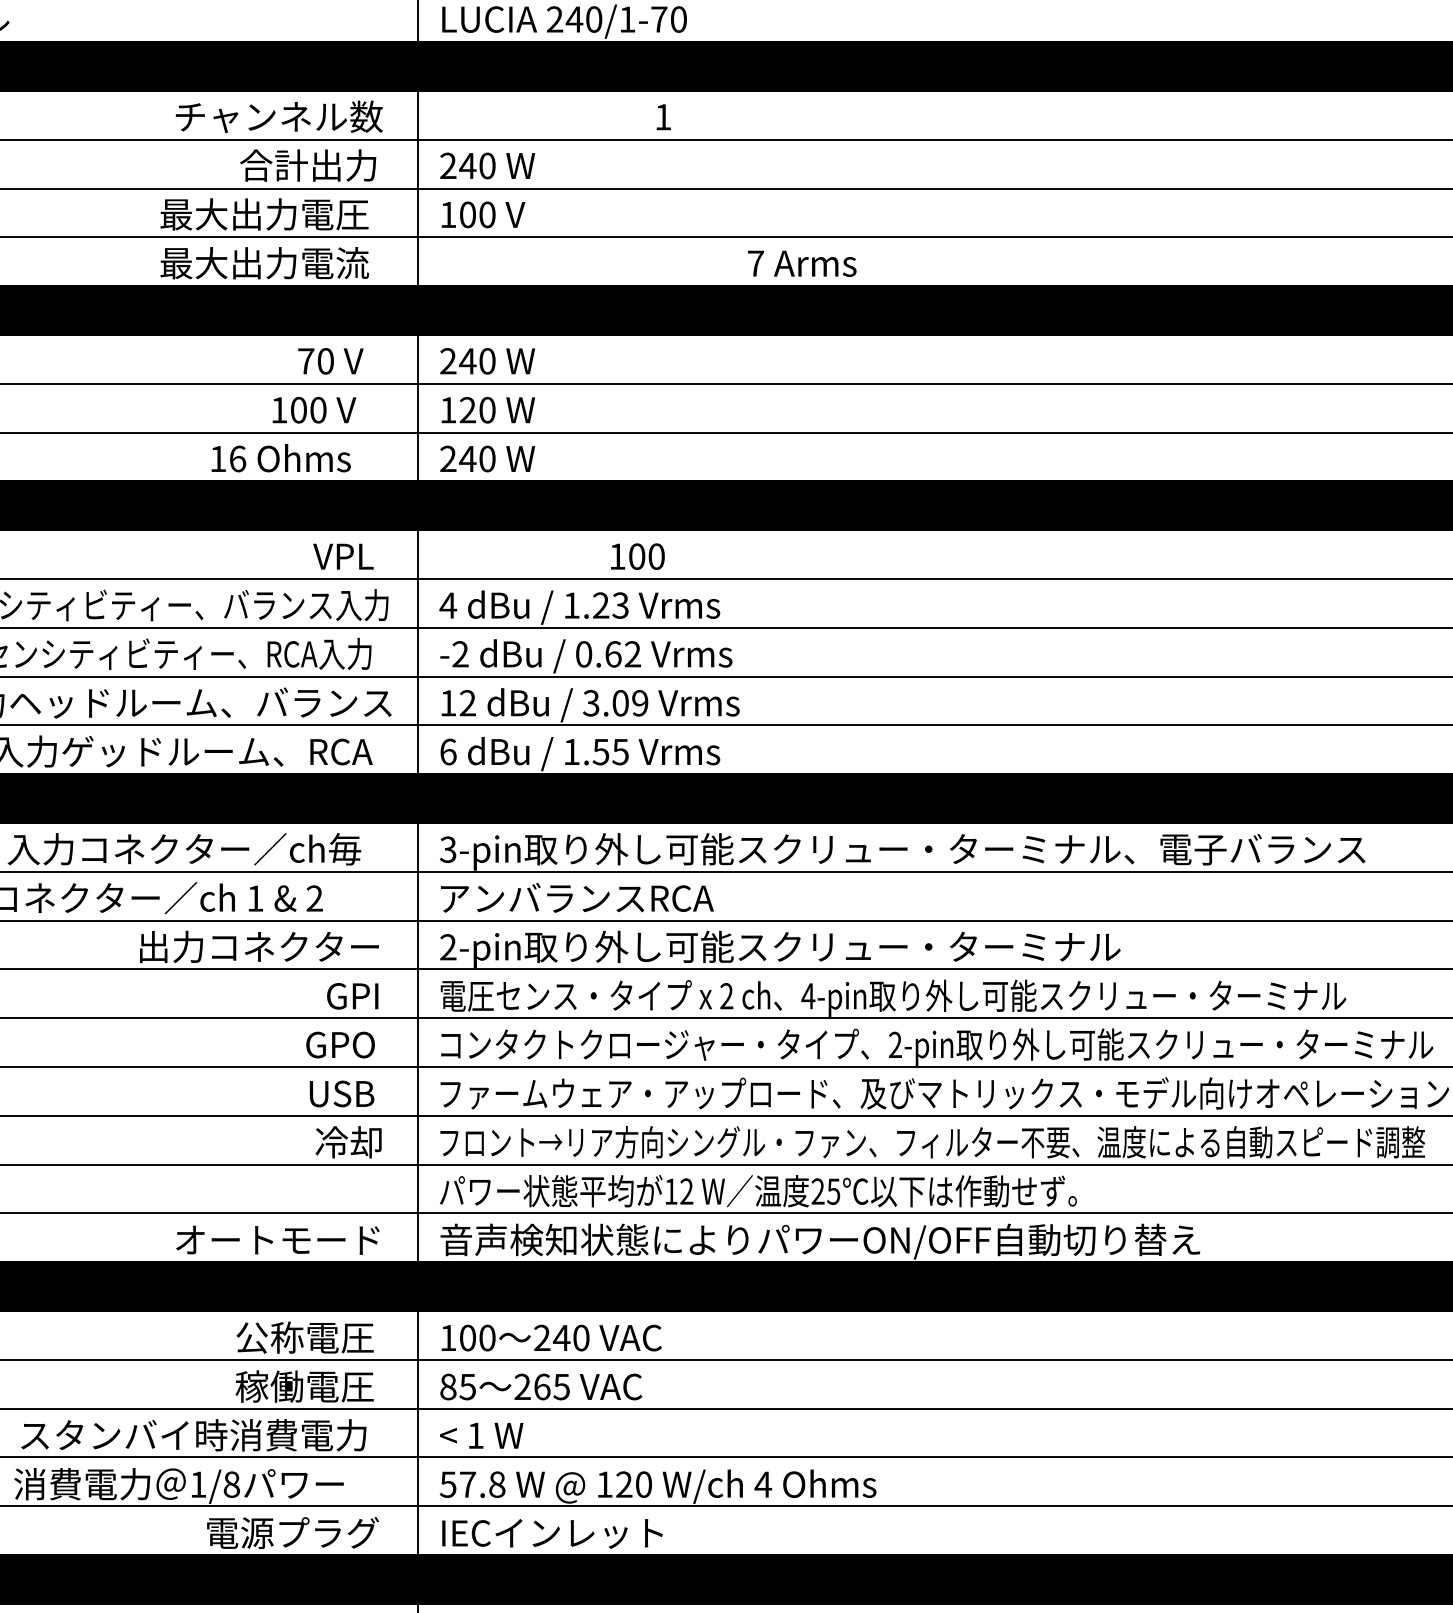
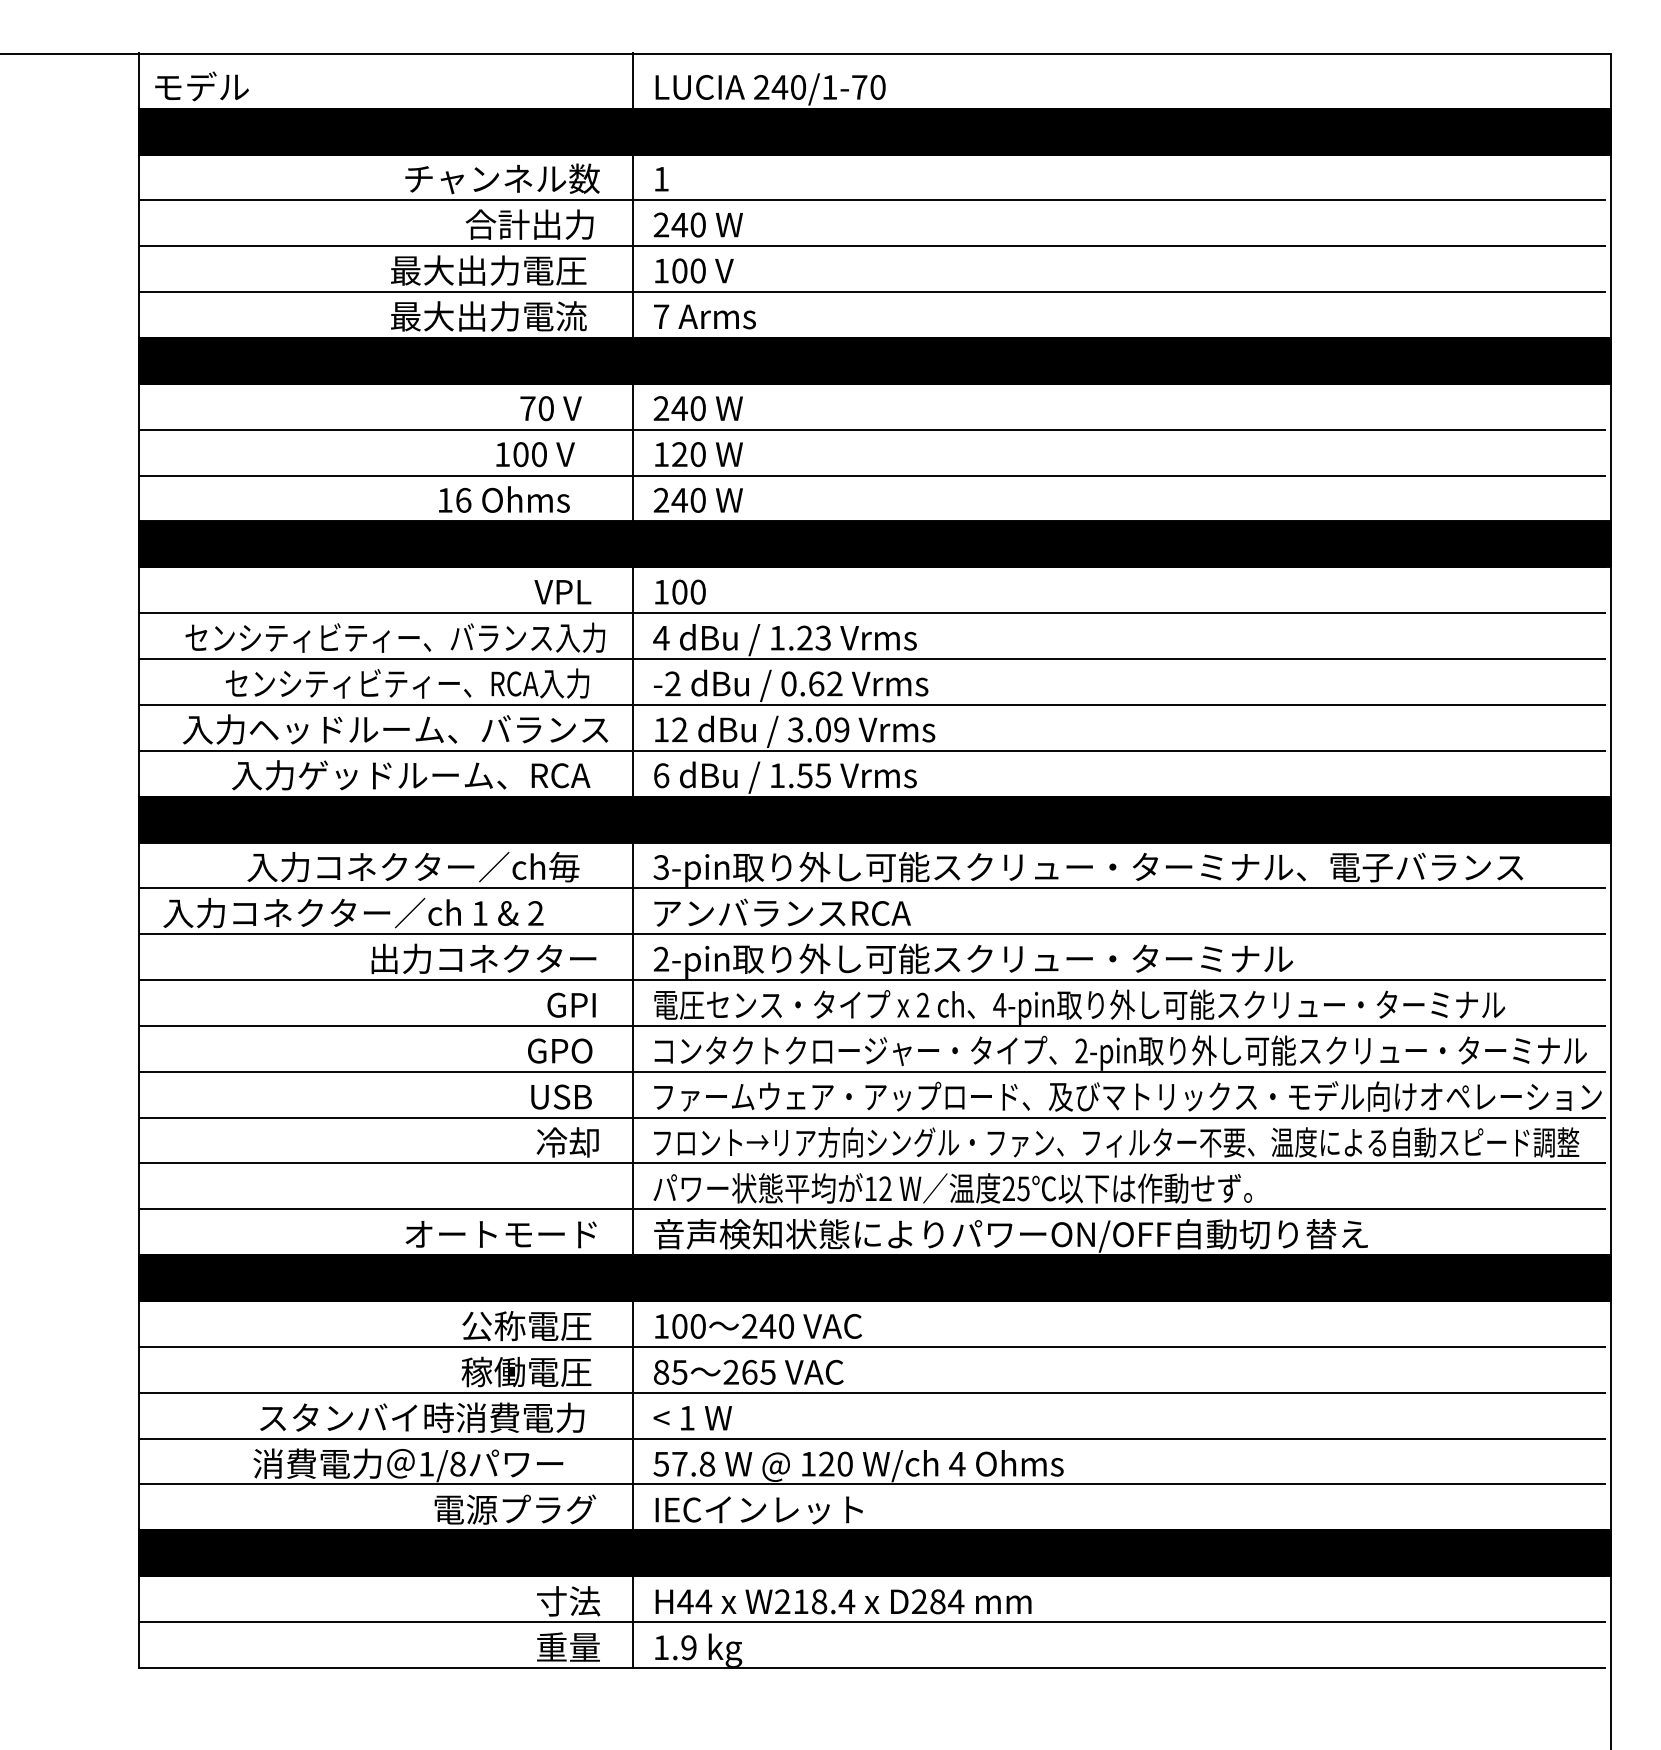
text: (663, 117) -> (661, 179), moved
text: (801, 263) -> (704, 316), moved
text: (637, 555) -> (680, 591), moved

